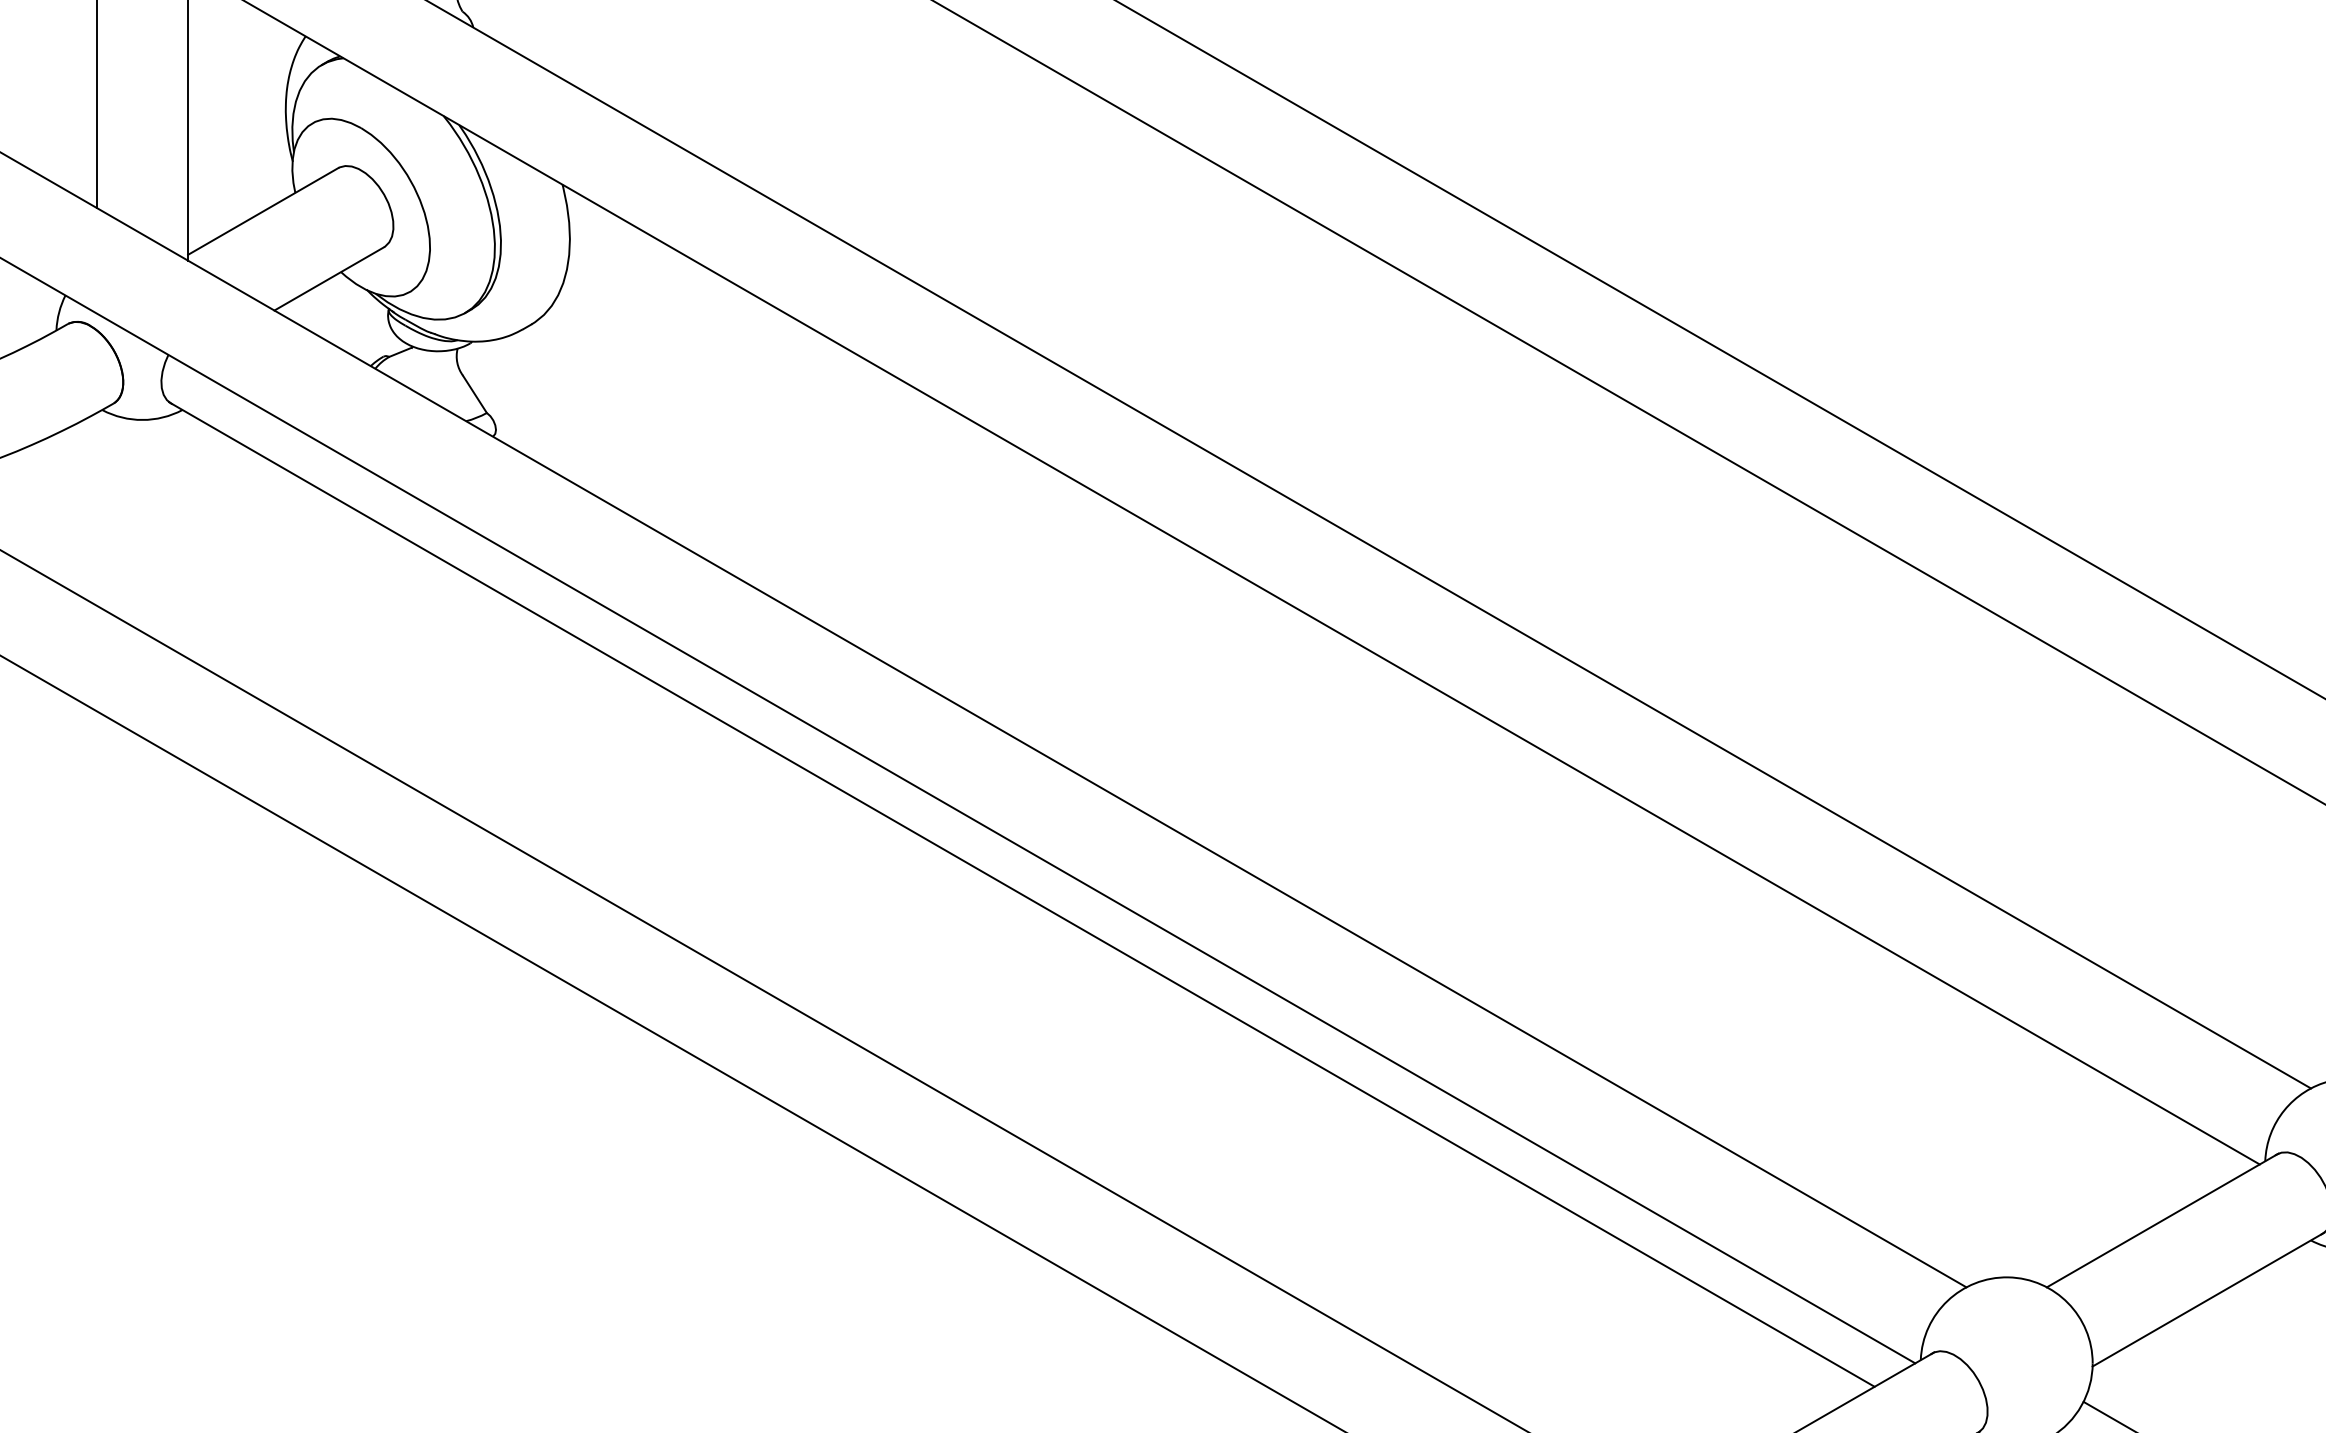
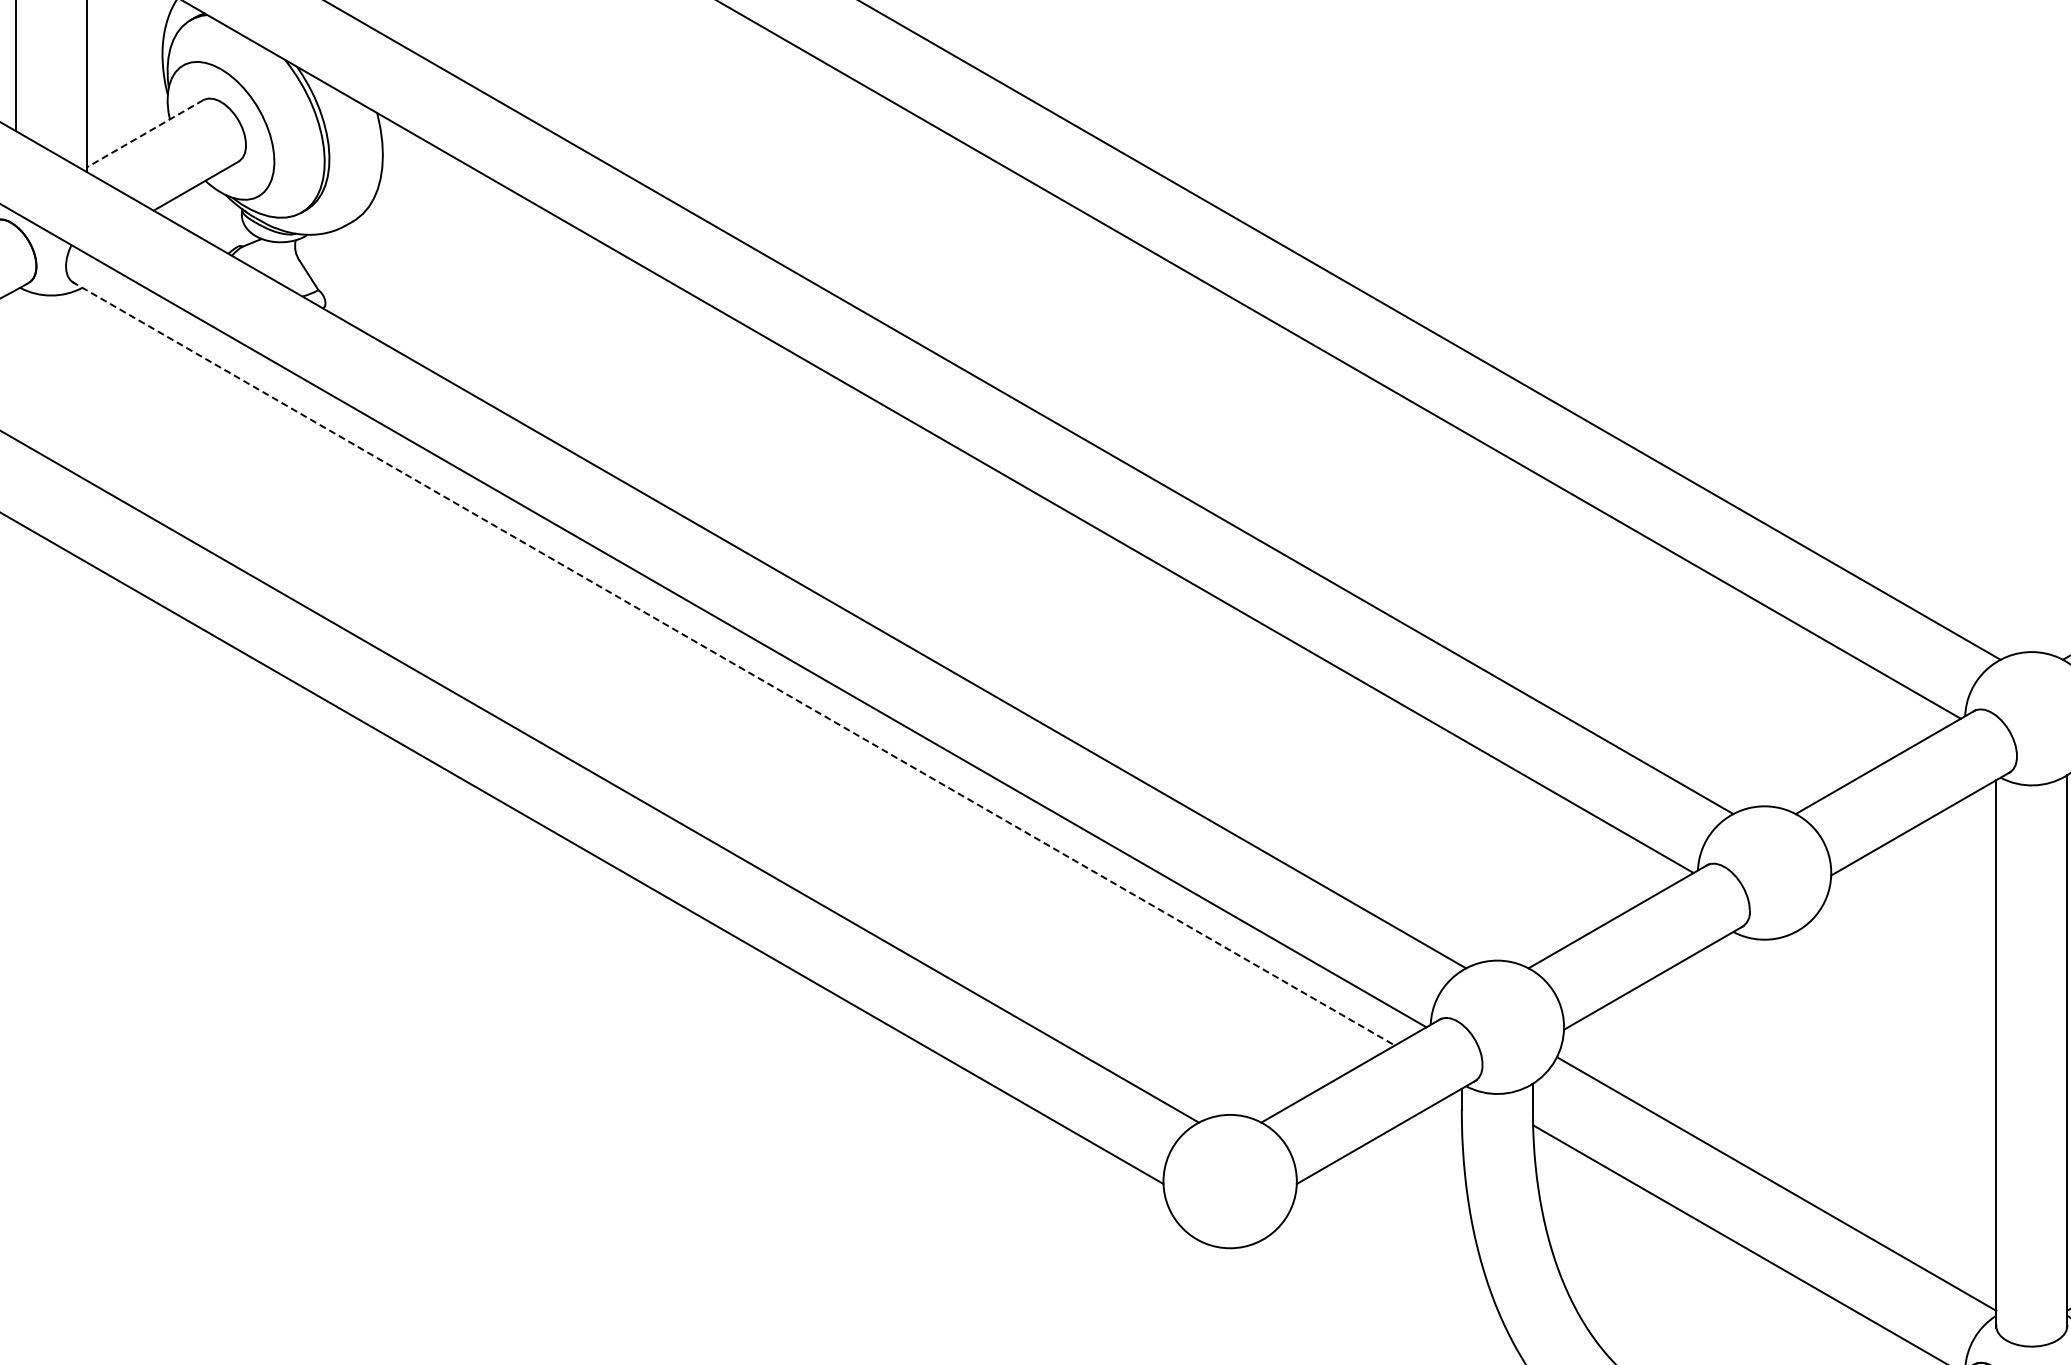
line: (262, 212) -> (144, 134), solid -> dashed
line: (1021, 894) -> (733, 663), solid -> dashed

